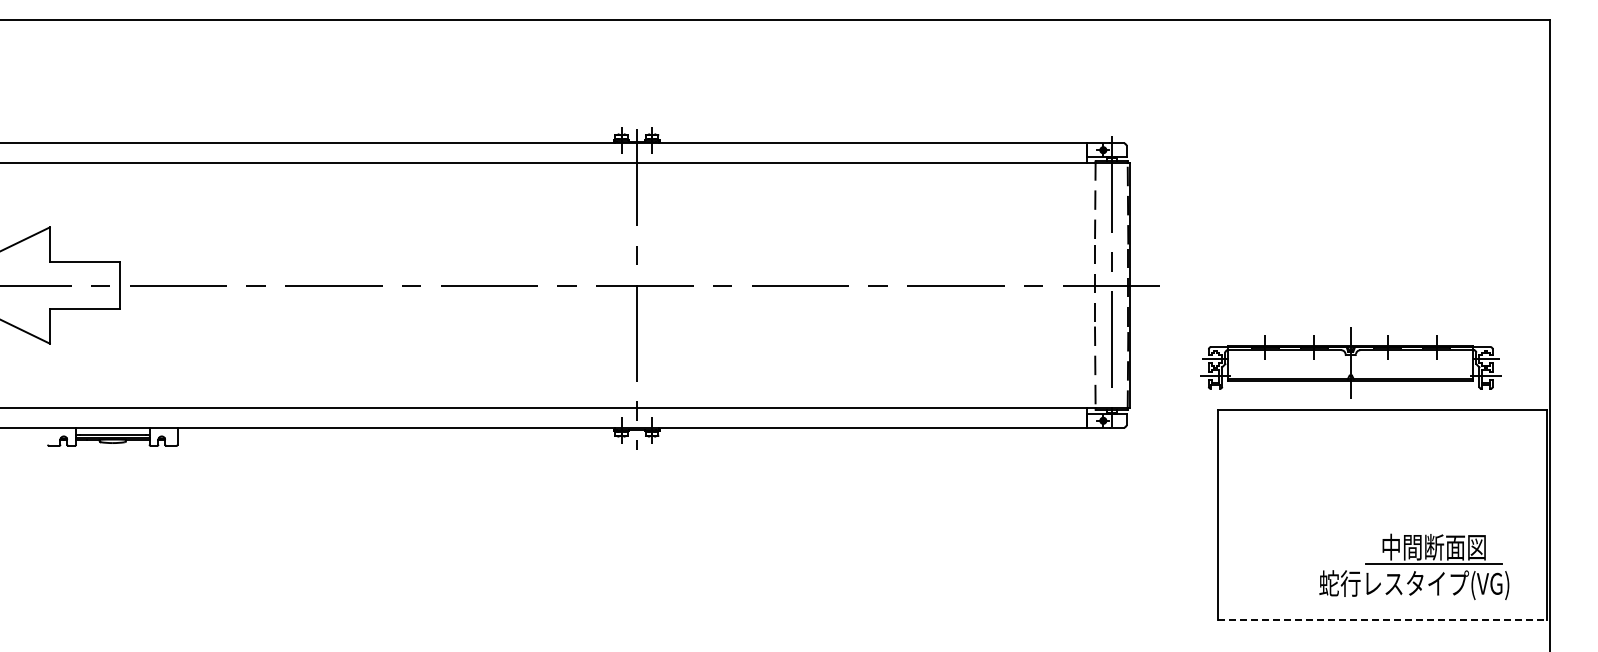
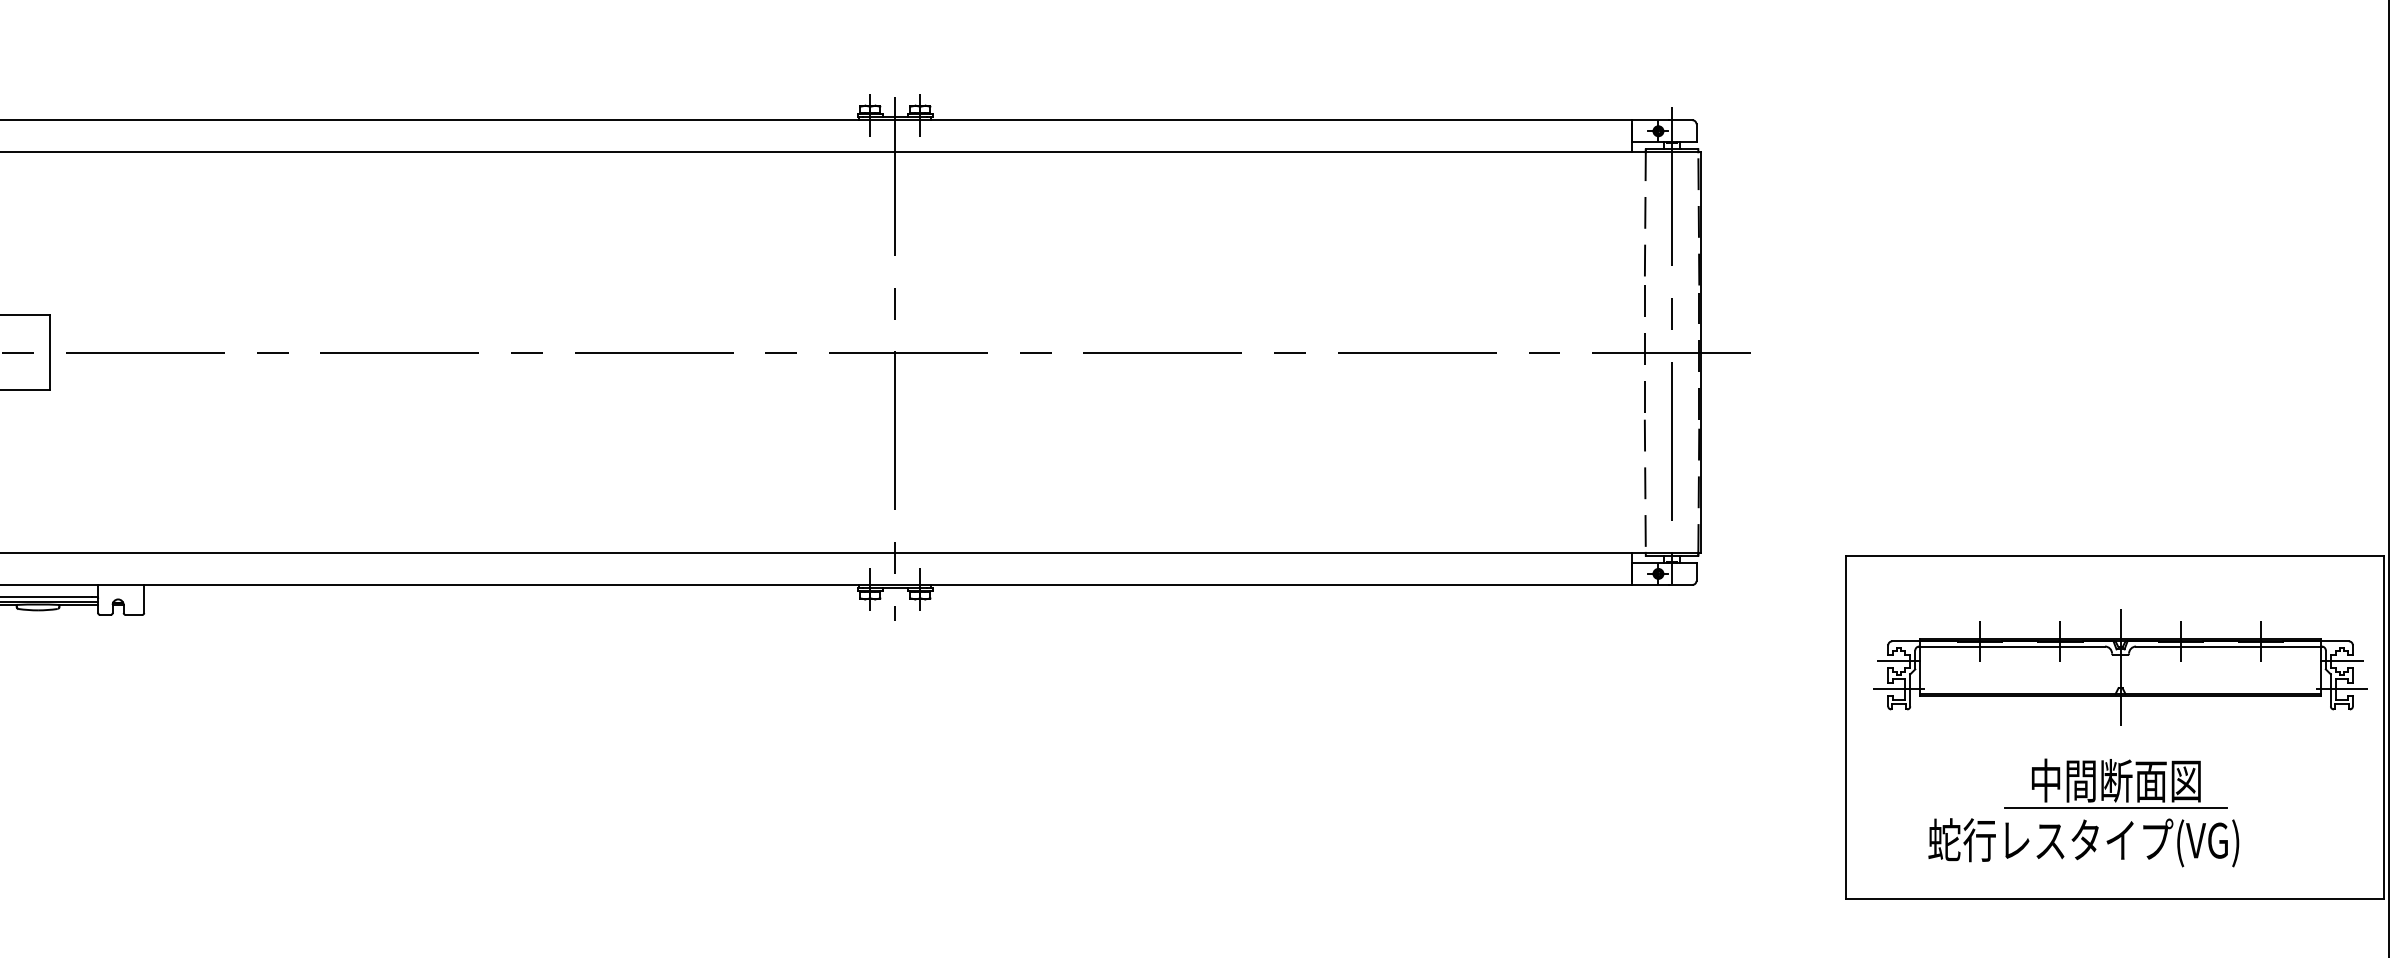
part: (1350, 362) -> (2120, 666), moved
part: (1414, 566) -> (2084, 812), moved
line: (1383, 619) -> (2116, 898), dashed -> solid

